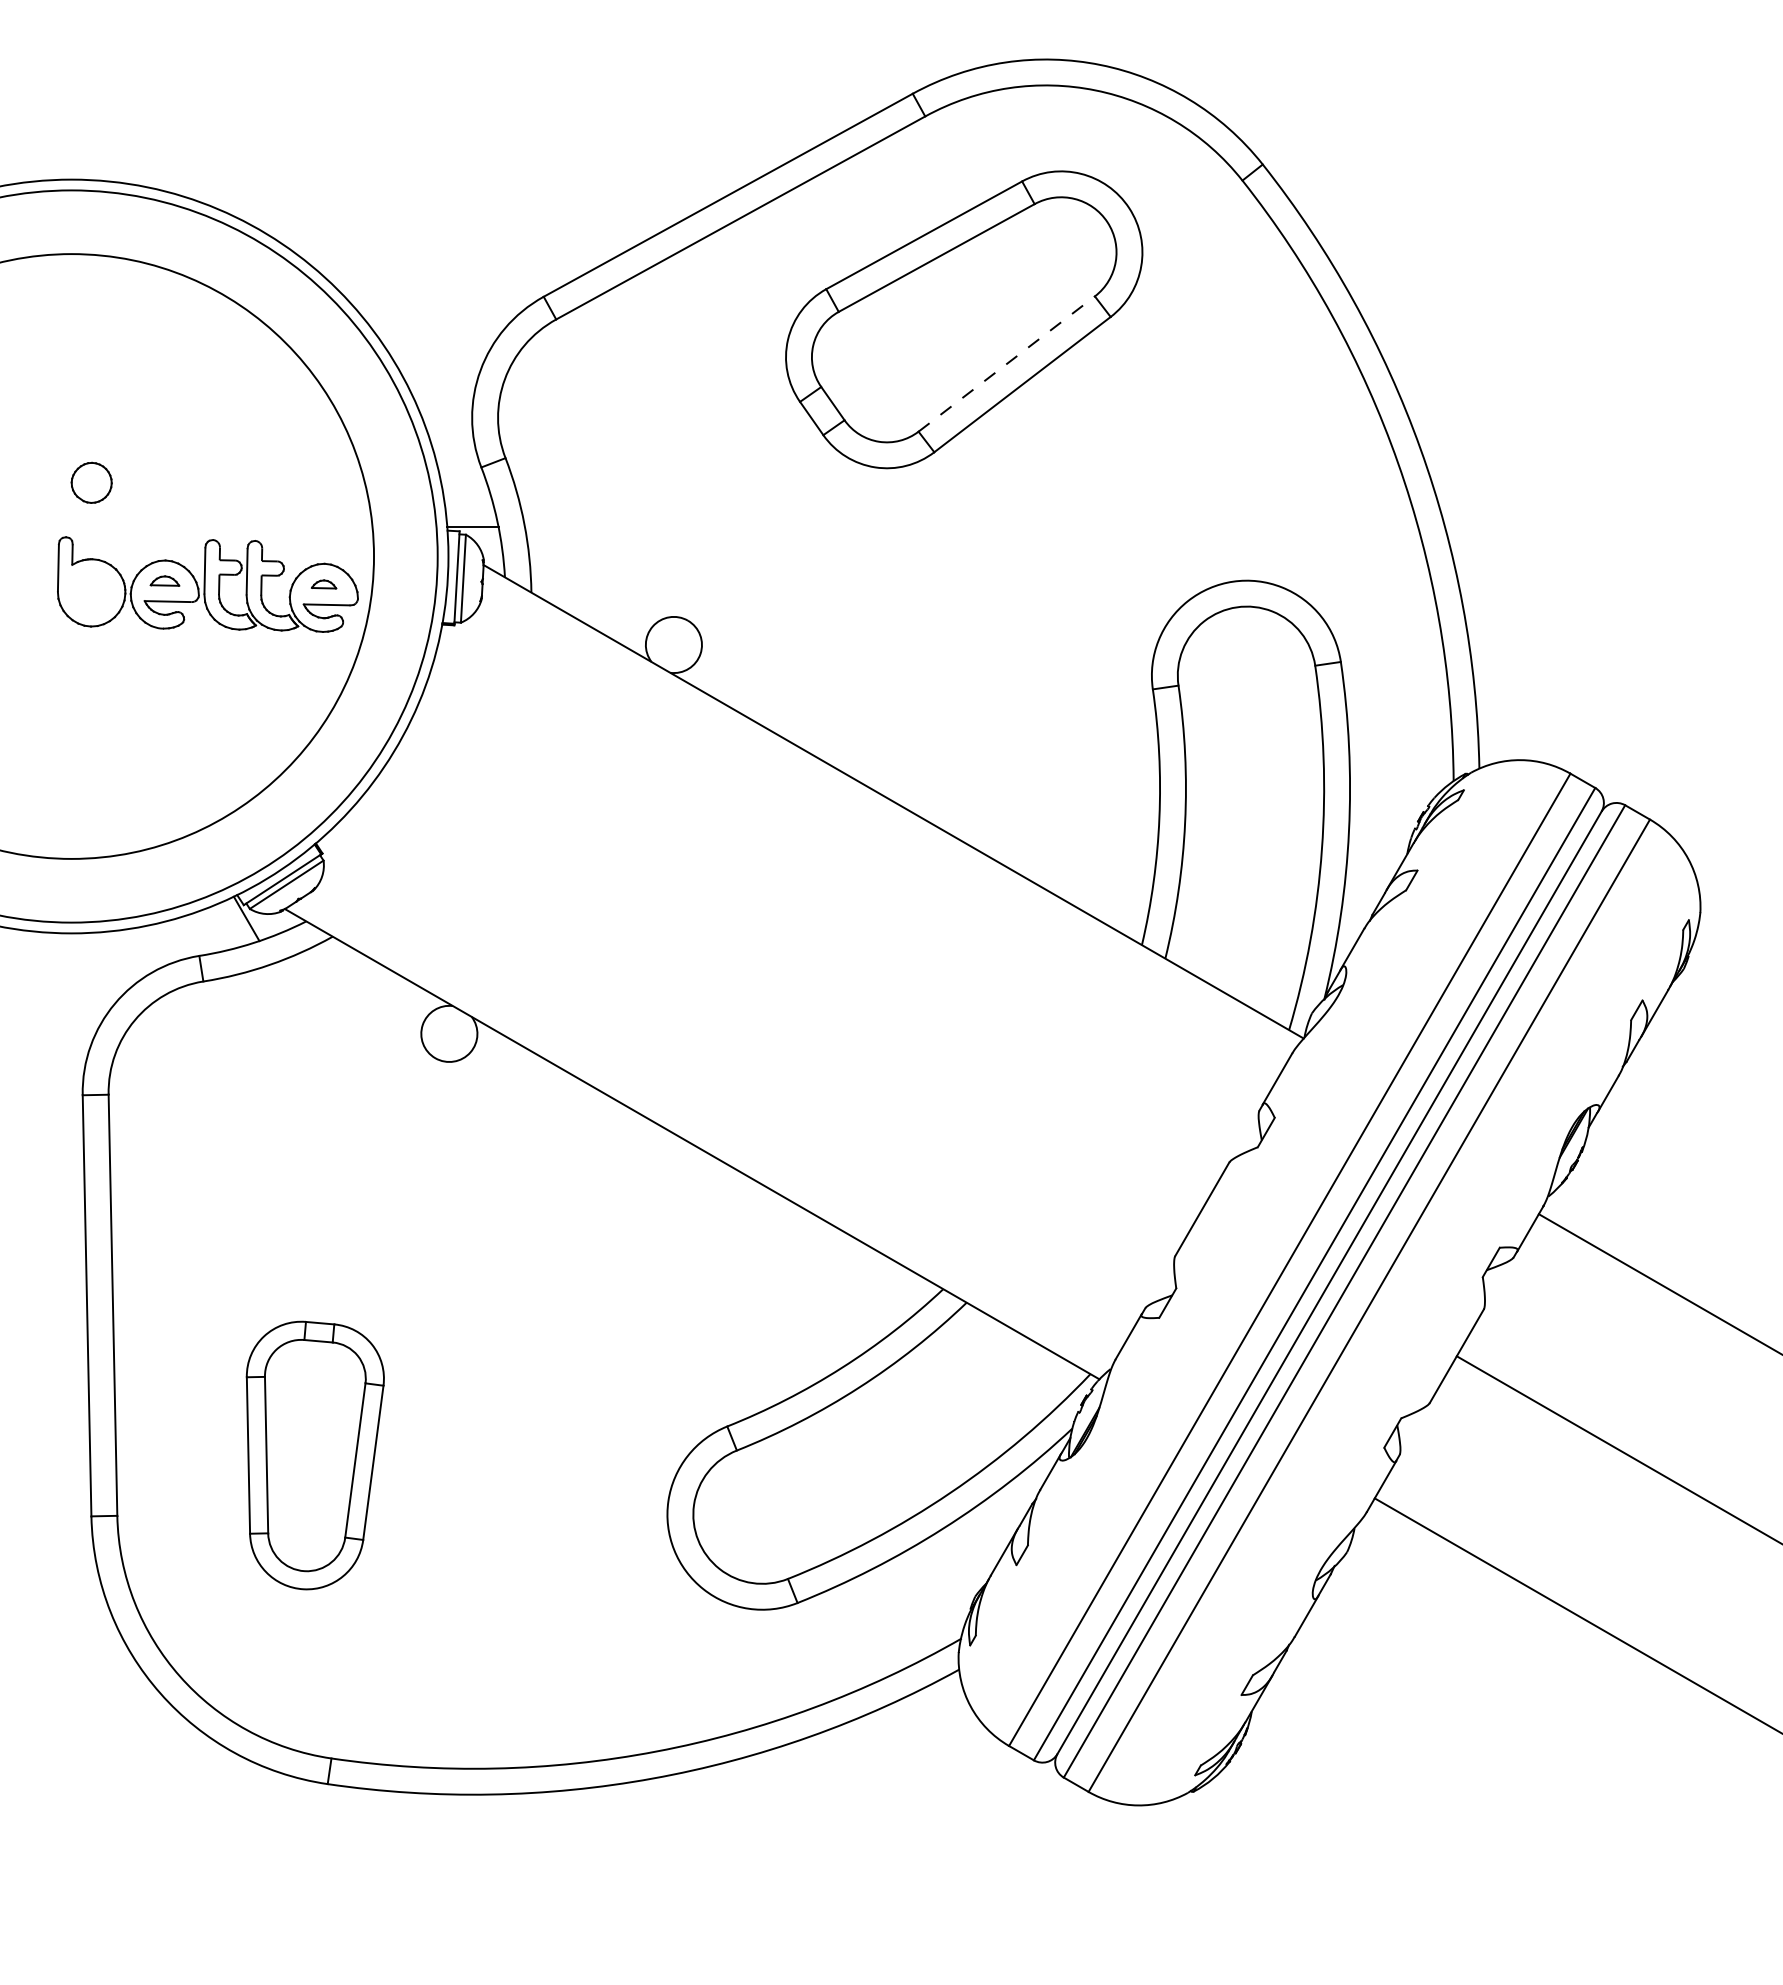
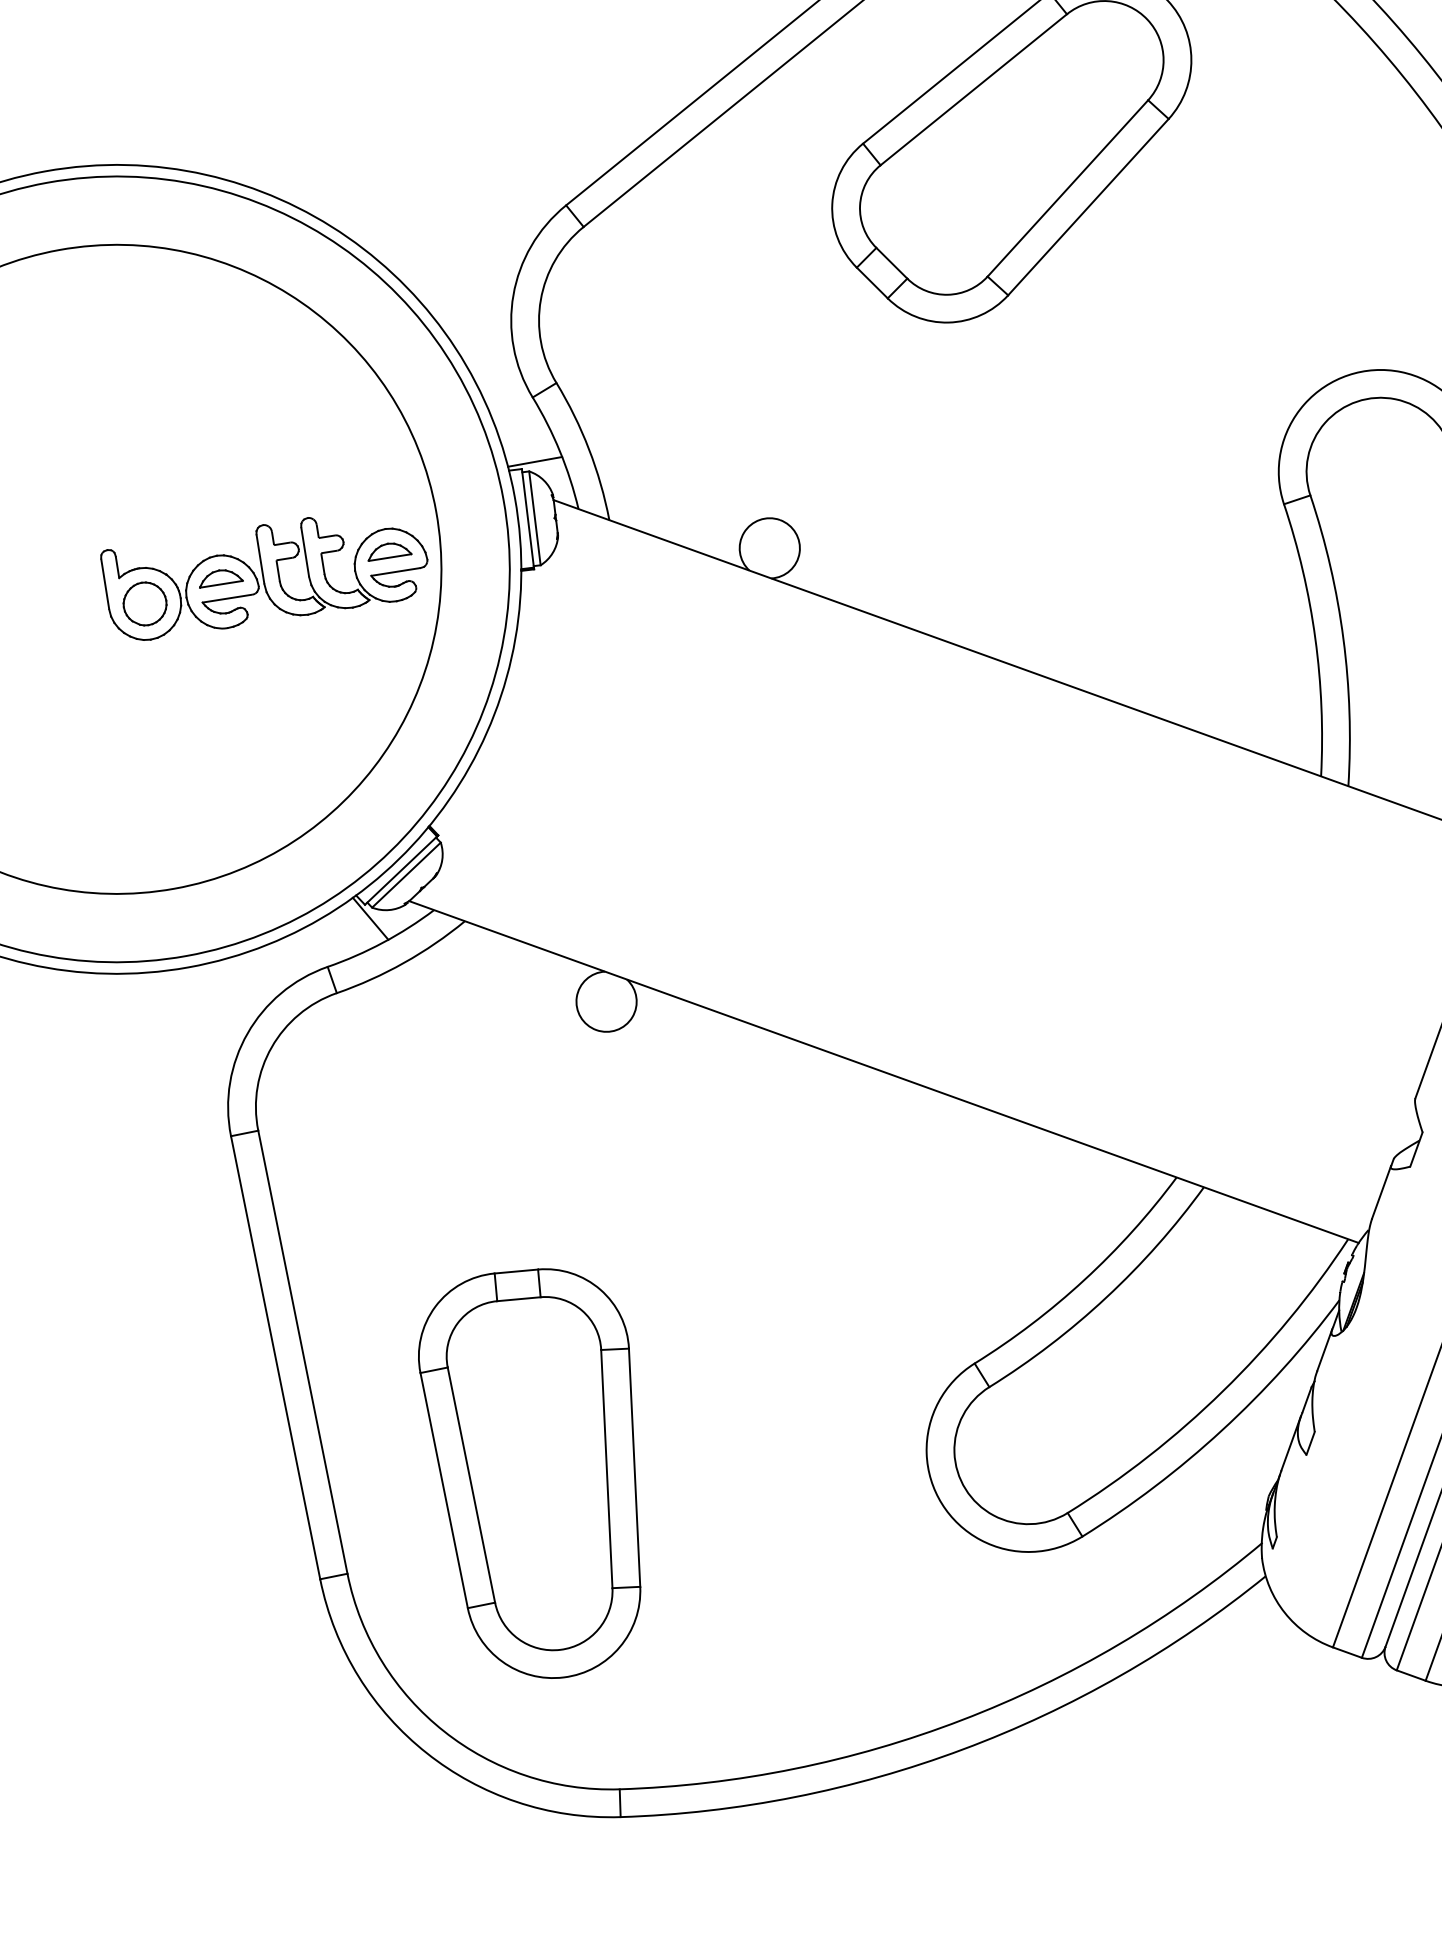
line: (1007, 363) -> (1068, 187), dashed -> solid
part: (91, 482) -> (144, 603), moved
part: (164, 580) -> (219, 577), size x1.43
part: (323, 584) -> (388, 551), size x1.67
part: (315, 1455) -> (545, 1472), size x1.43

